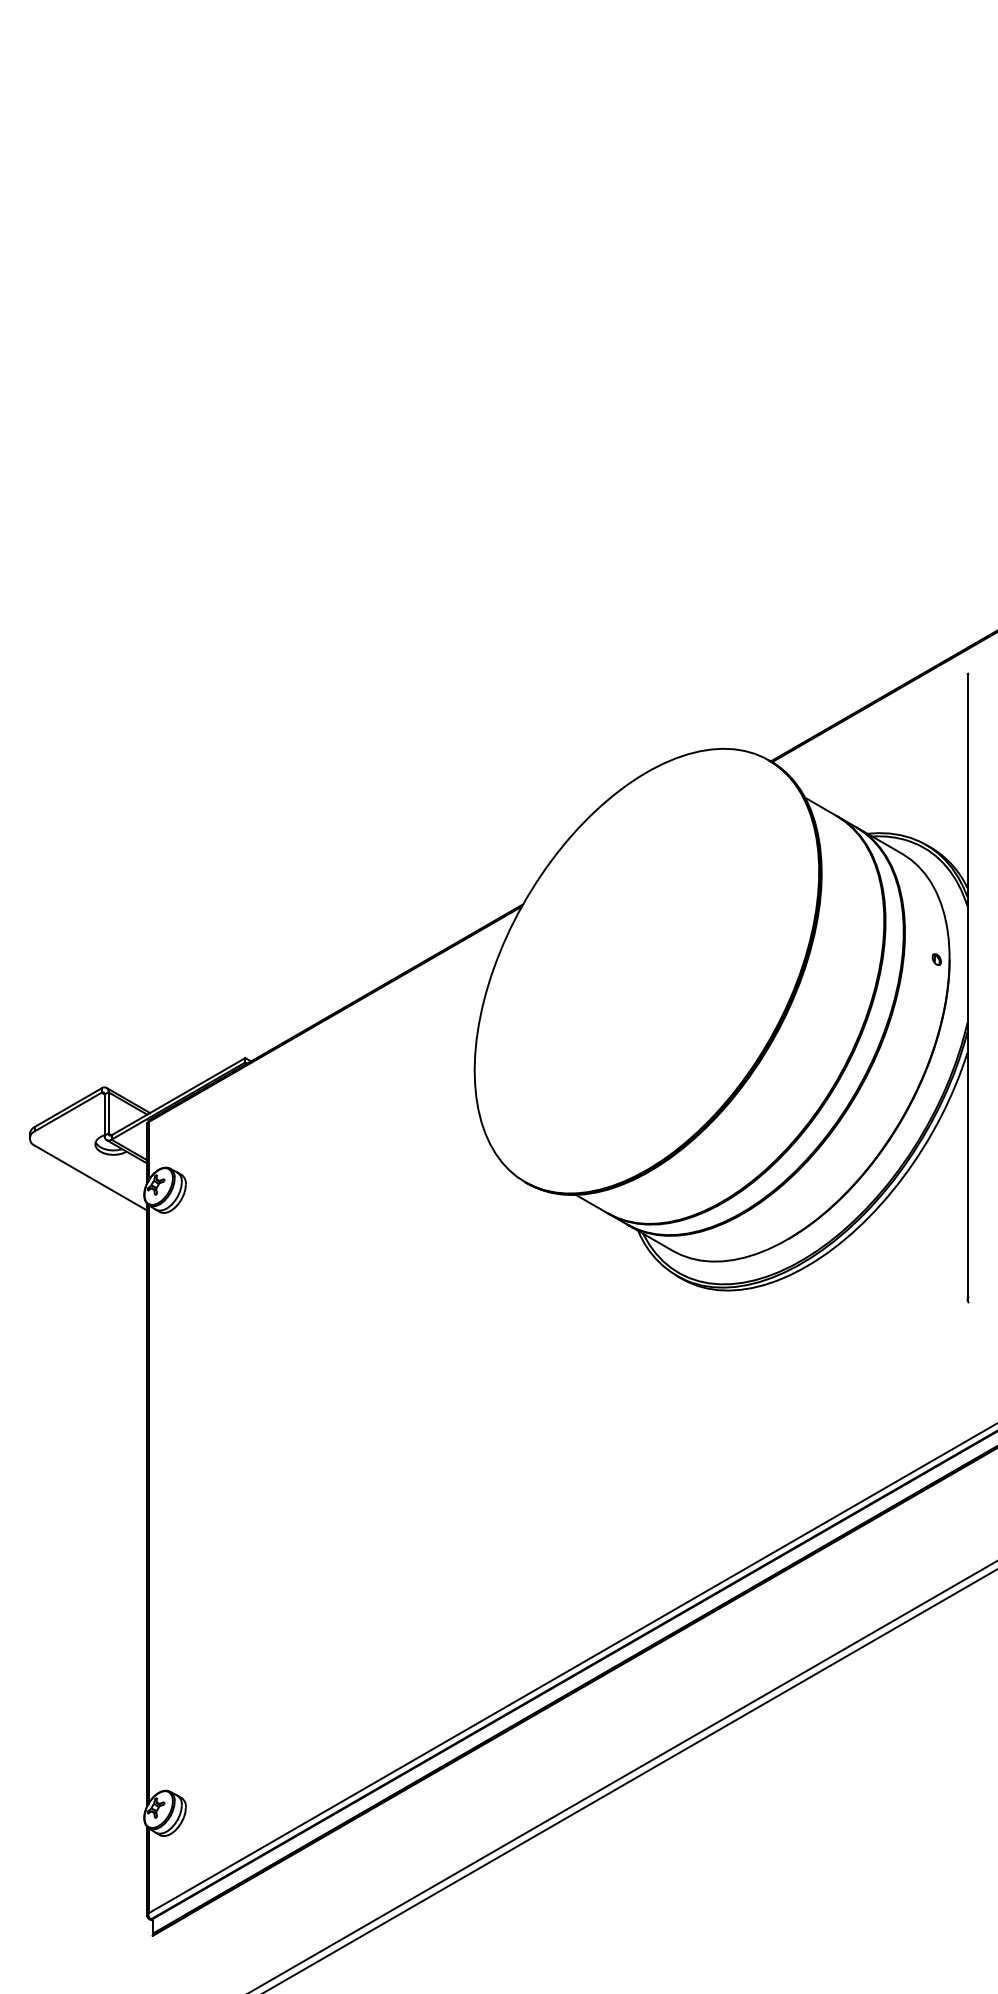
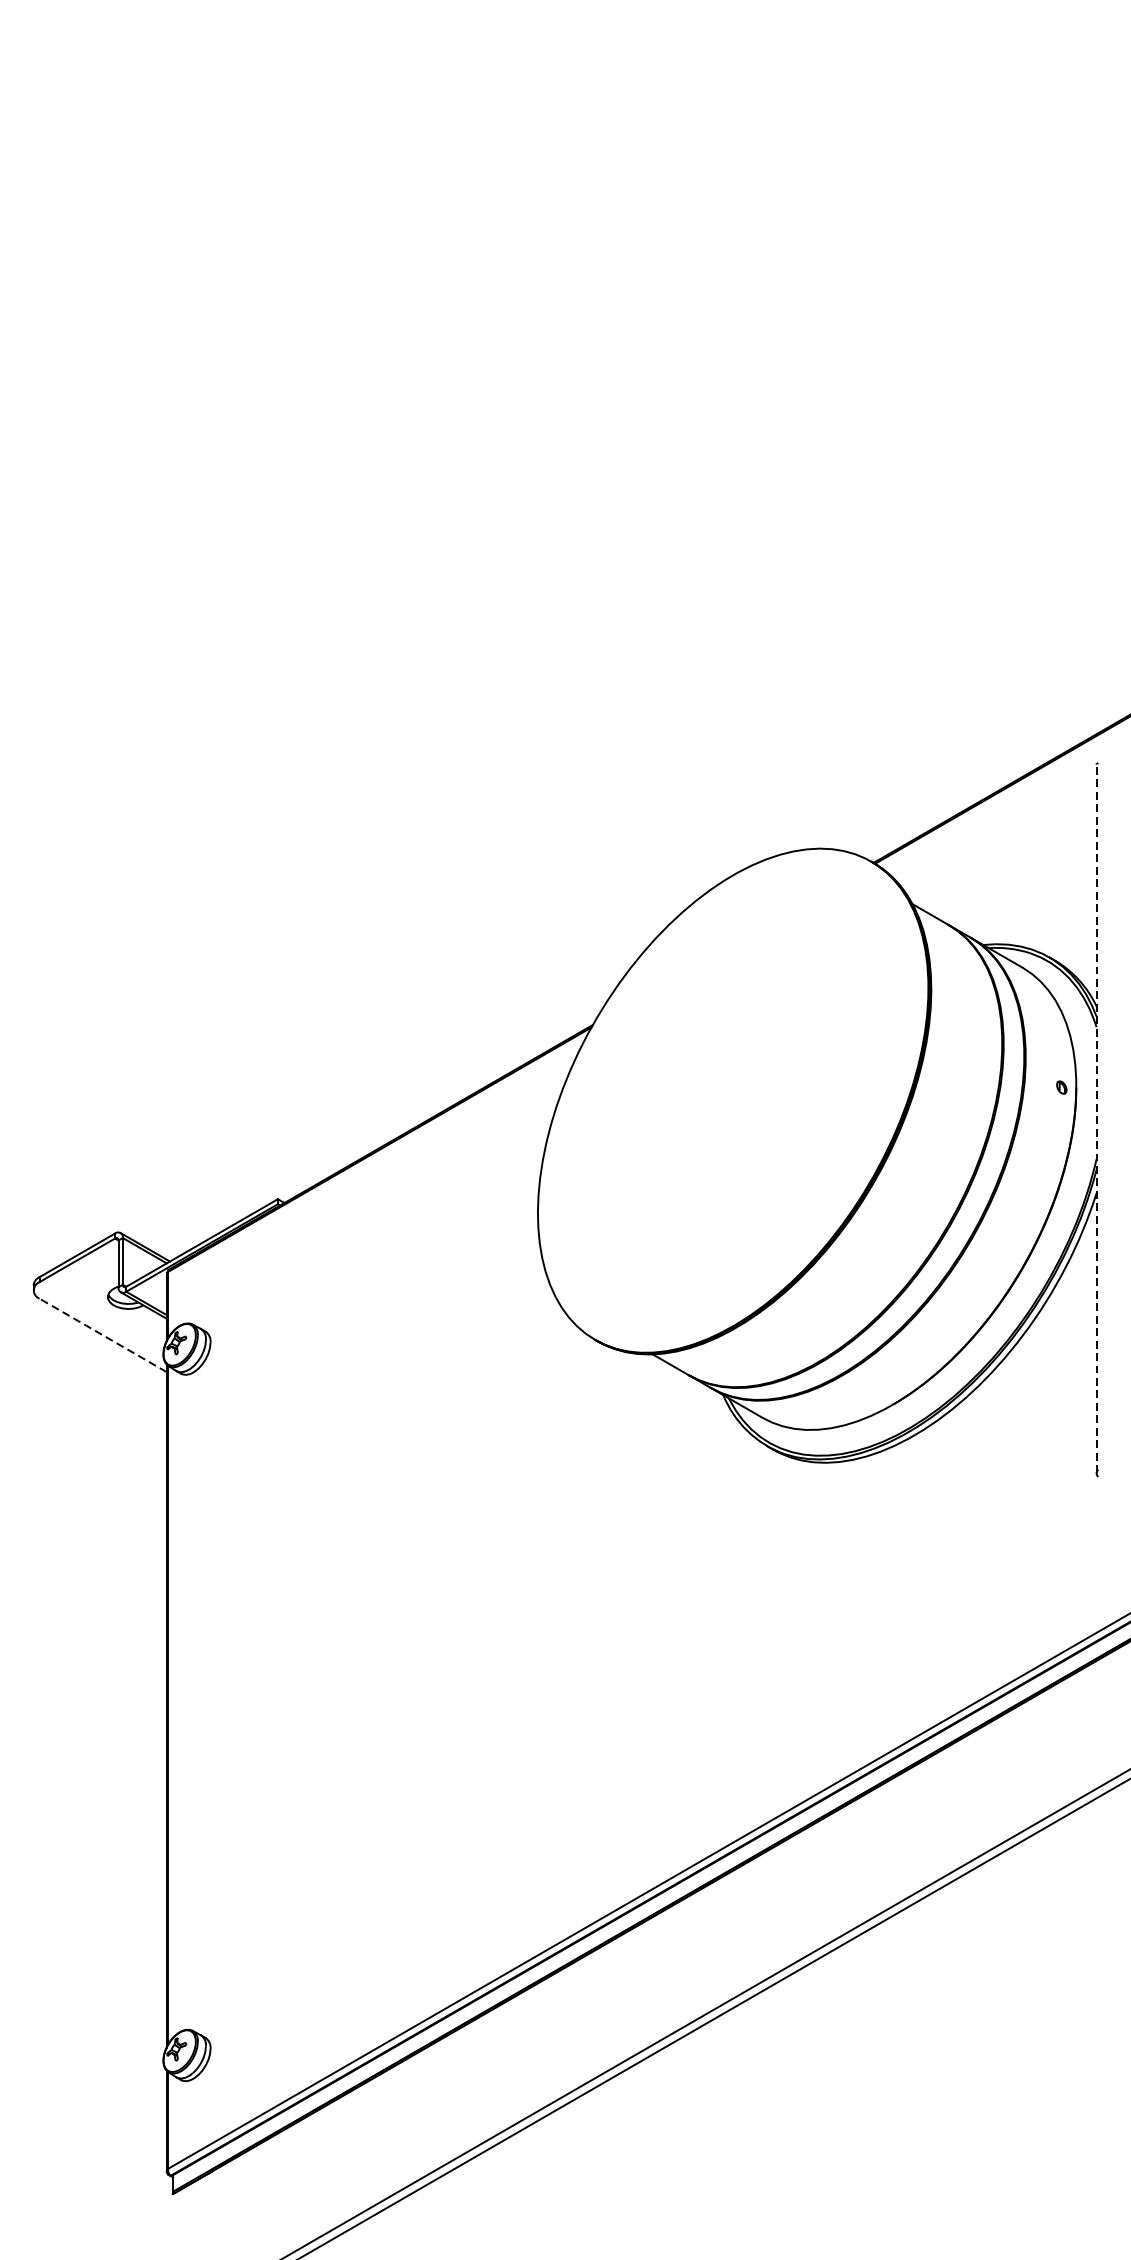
line: (967, 987) -> (1096, 1119), solid -> dashed
line: (91, 1178) -> (103, 1335), solid -> dashed

